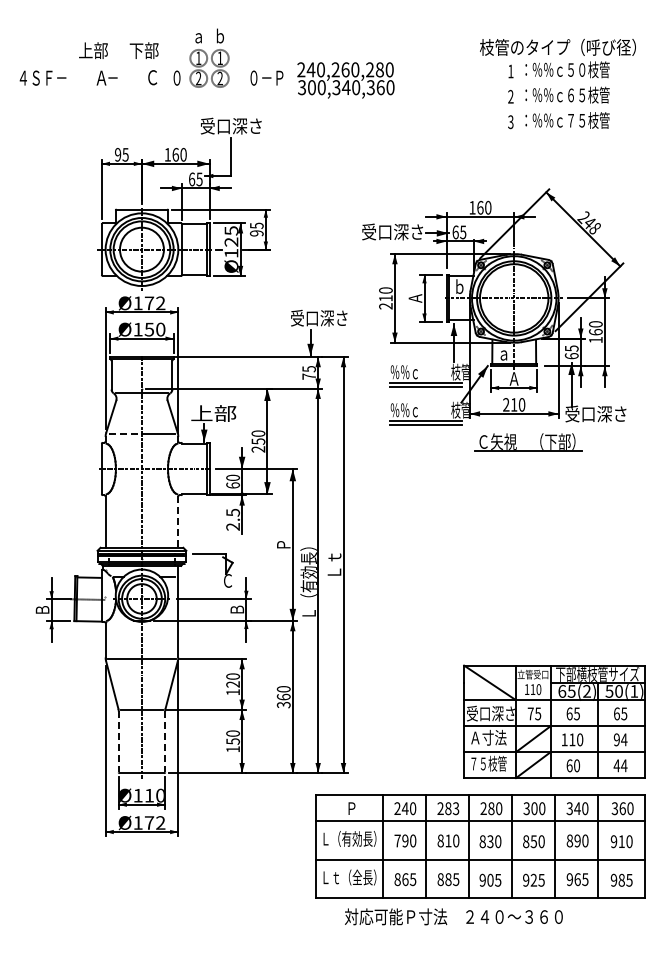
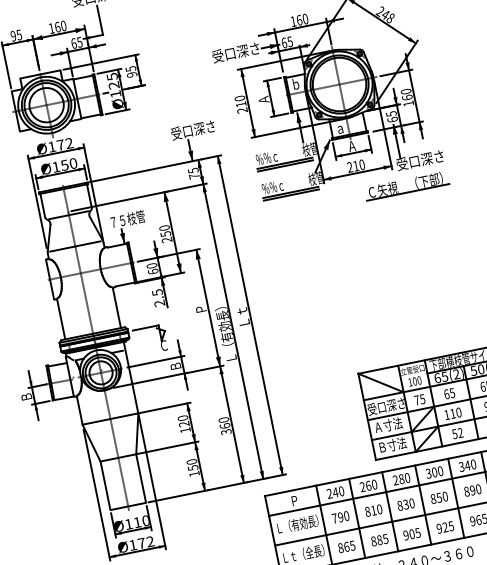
text: (213, 413) -> (126, 219), 上部 -> ７５枝管
line: (126, 434) -> (63, 249), dashed -> solid
part: (528, 450) -> (407, 191), moved
line: (178, 522) -> (117, 308), dashed -> solid
text: (532, 689) -> (414, 381), 110 -> 100
line: (118, 742) -> (105, 486), dashed -> solid
line: (165, 742) -> (141, 479), dashed -> solid
text: (488, 763) -> (392, 445), ７５枝管 -> Ｂ寸法
text: (573, 765) -> (457, 433), 60 -> 52
text: (452, 808) -> (371, 485), 283 -> 260

